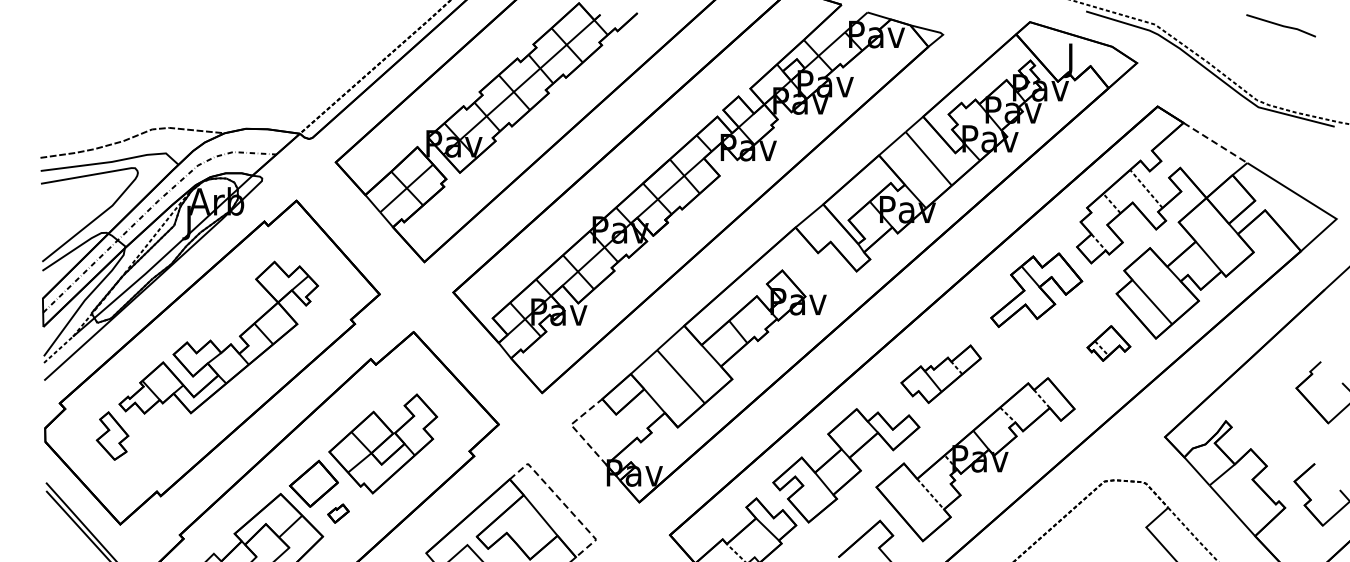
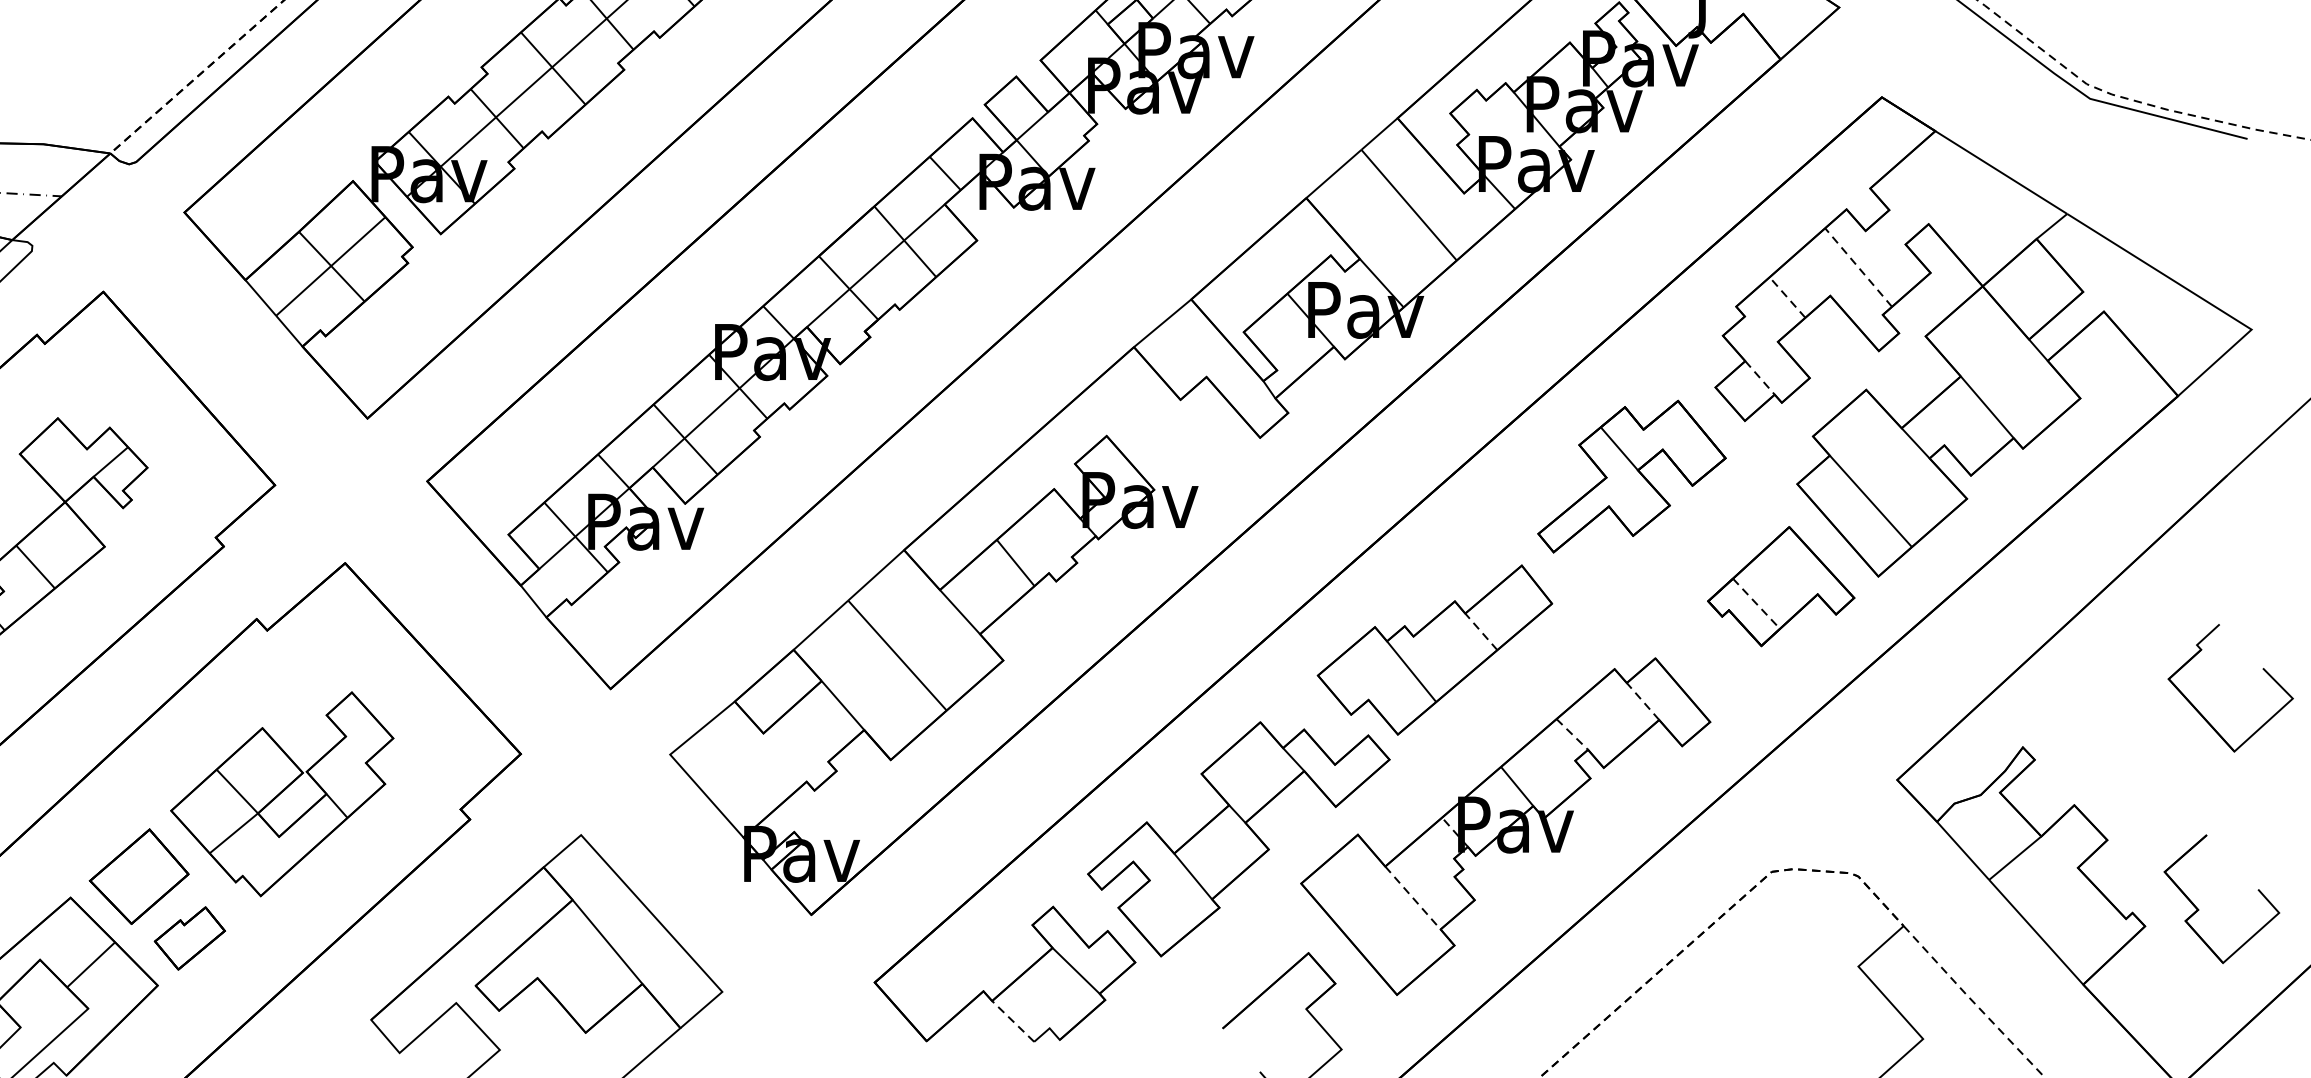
line: (1215, 142) -> (2001, 171), dashed -> solid
part: (1108, 343) -> (1780, 586), size x1.67
part: (940, 374) -> (1433, 650), size x1.43
line: (574, 429) -> (677, 764), dashed -> solid
line: (563, 502) -> (654, 915), dashed -> solid
part: (338, 513) -> (189, 937), size x1.67

